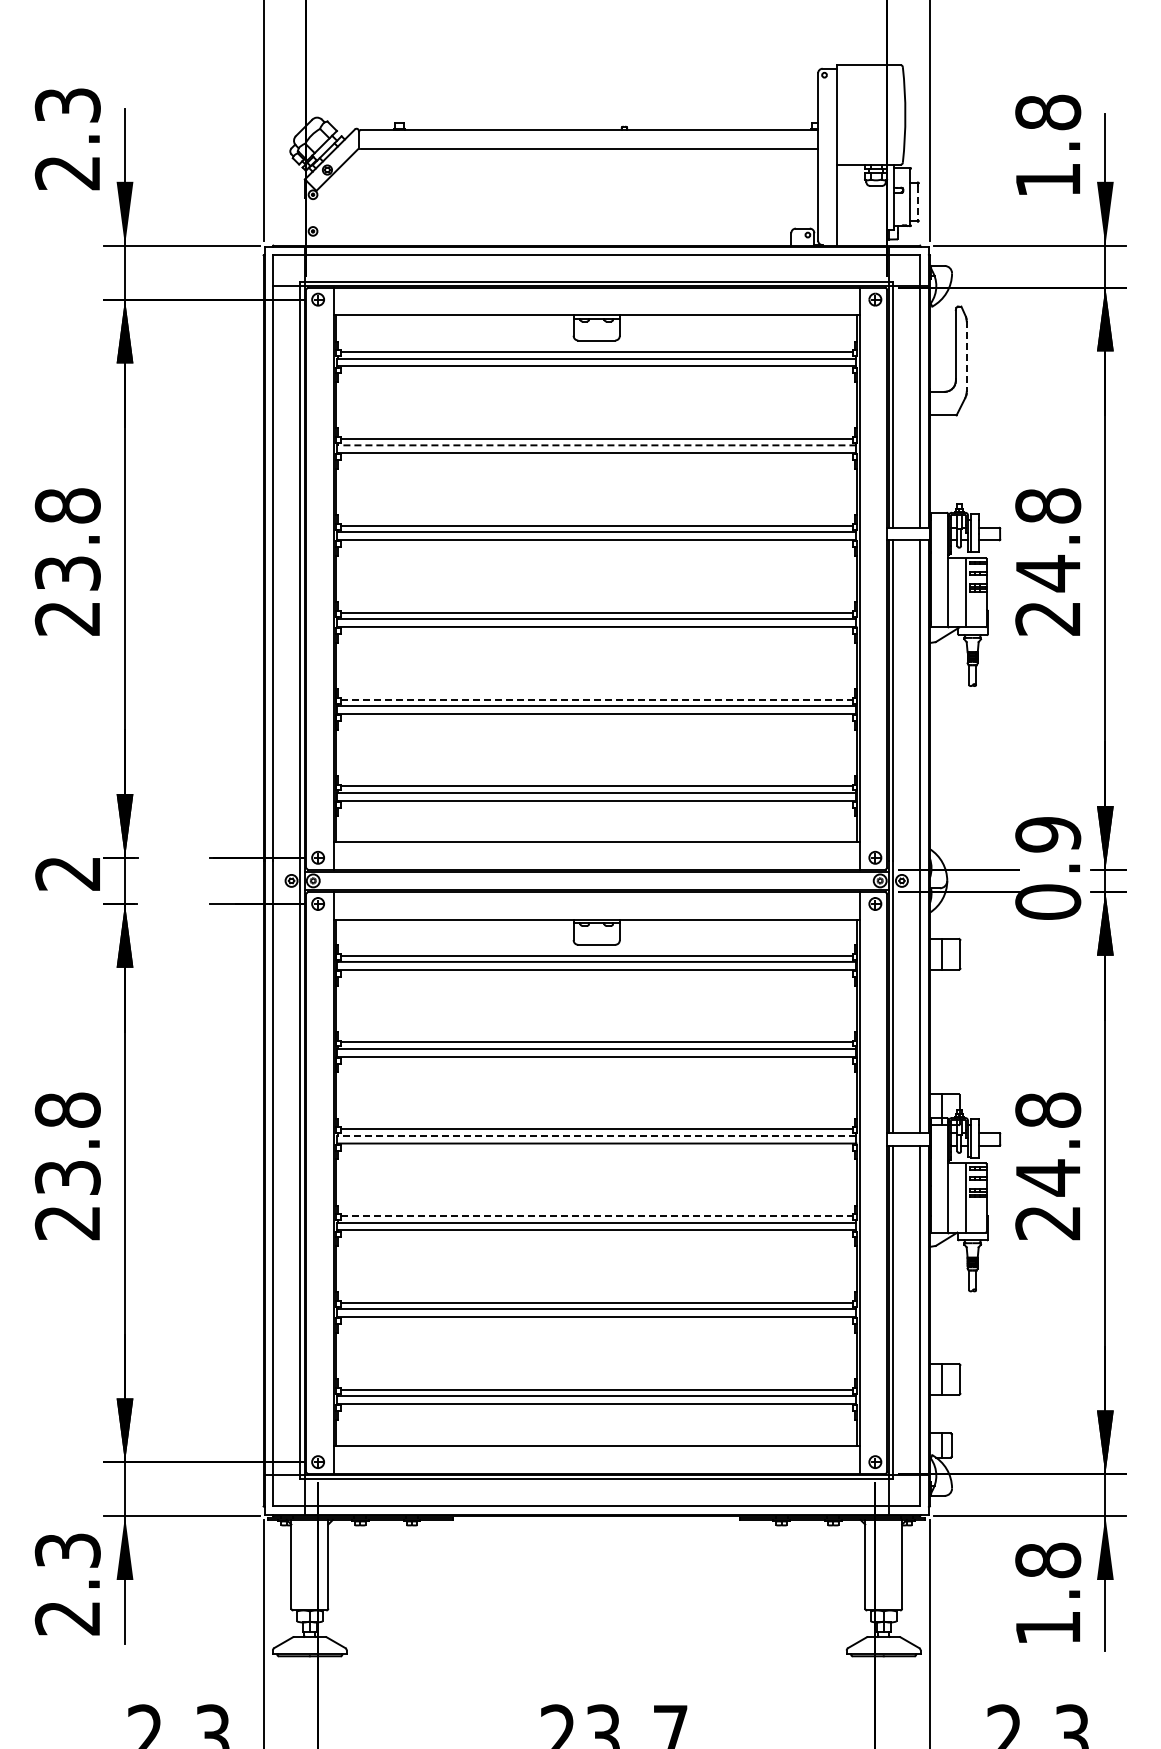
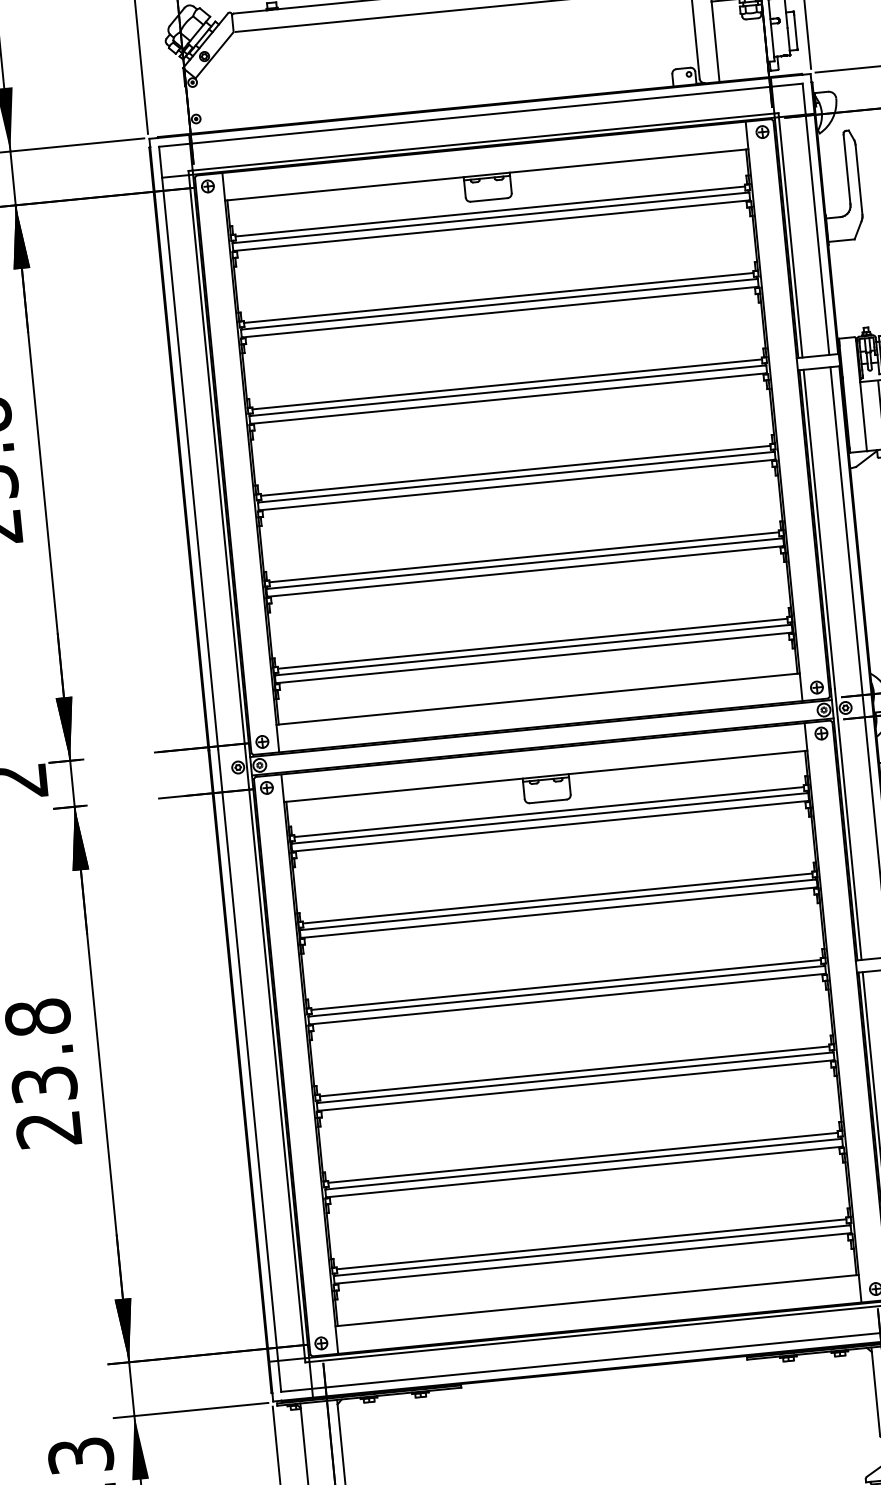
line: (918, 203) -> (796, 32), dashed -> solid
line: (966, 357) -> (858, 180), dashed -> solid
line: (596, 445) -> (499, 304), dashed -> solid
line: (596, 699) -> (523, 557), dashed -> solid
line: (596, 1135) -> (566, 991), dashed -> solid
line: (596, 1216) -> (574, 1071), dashed -> solid

